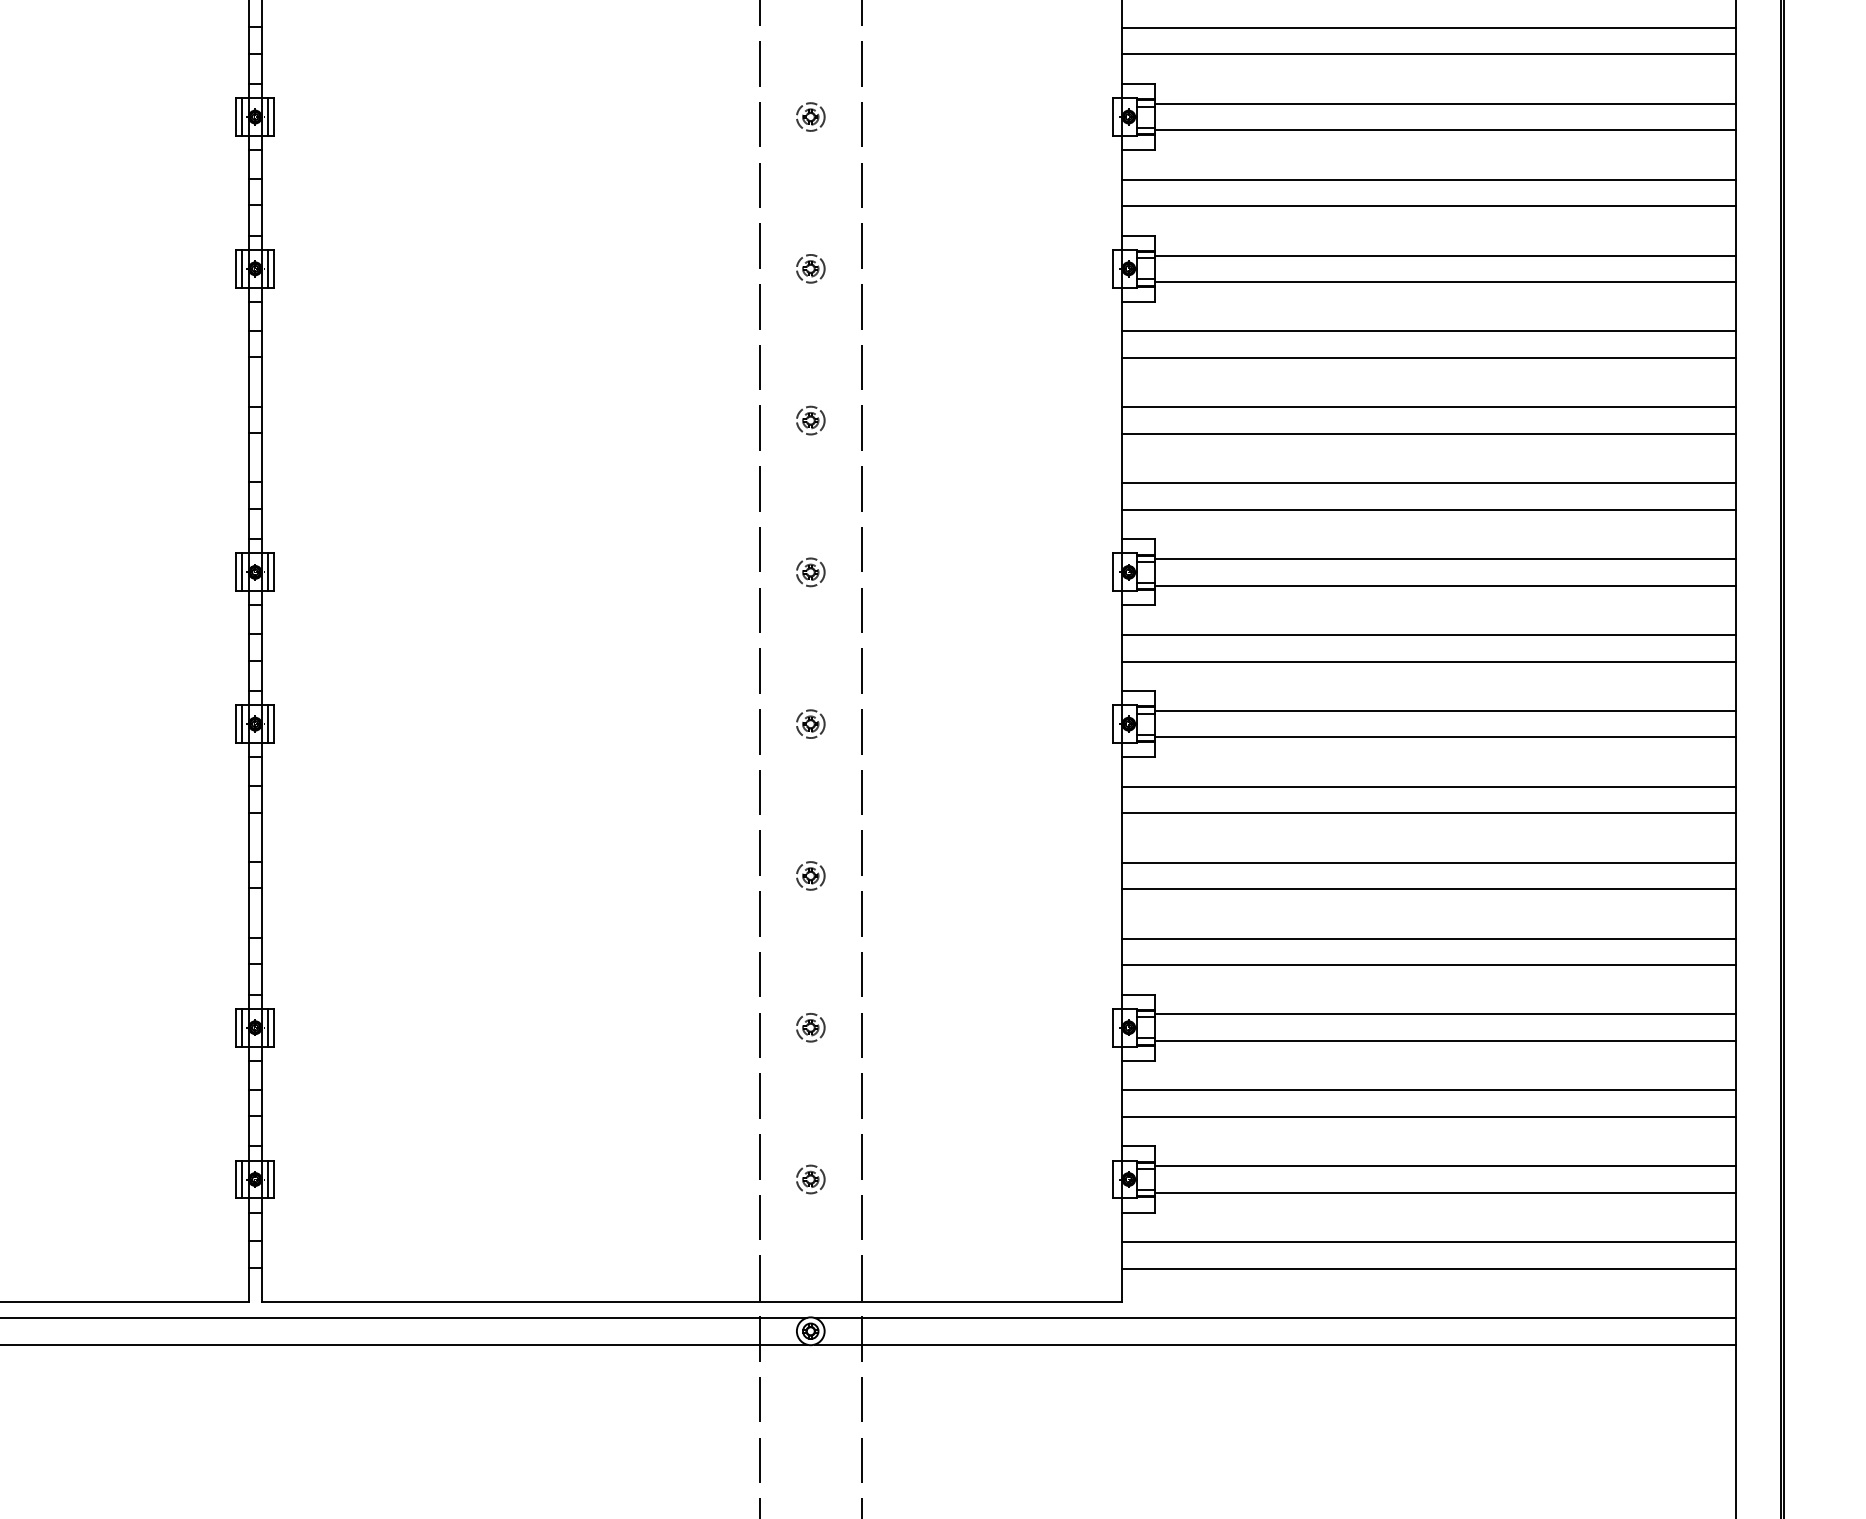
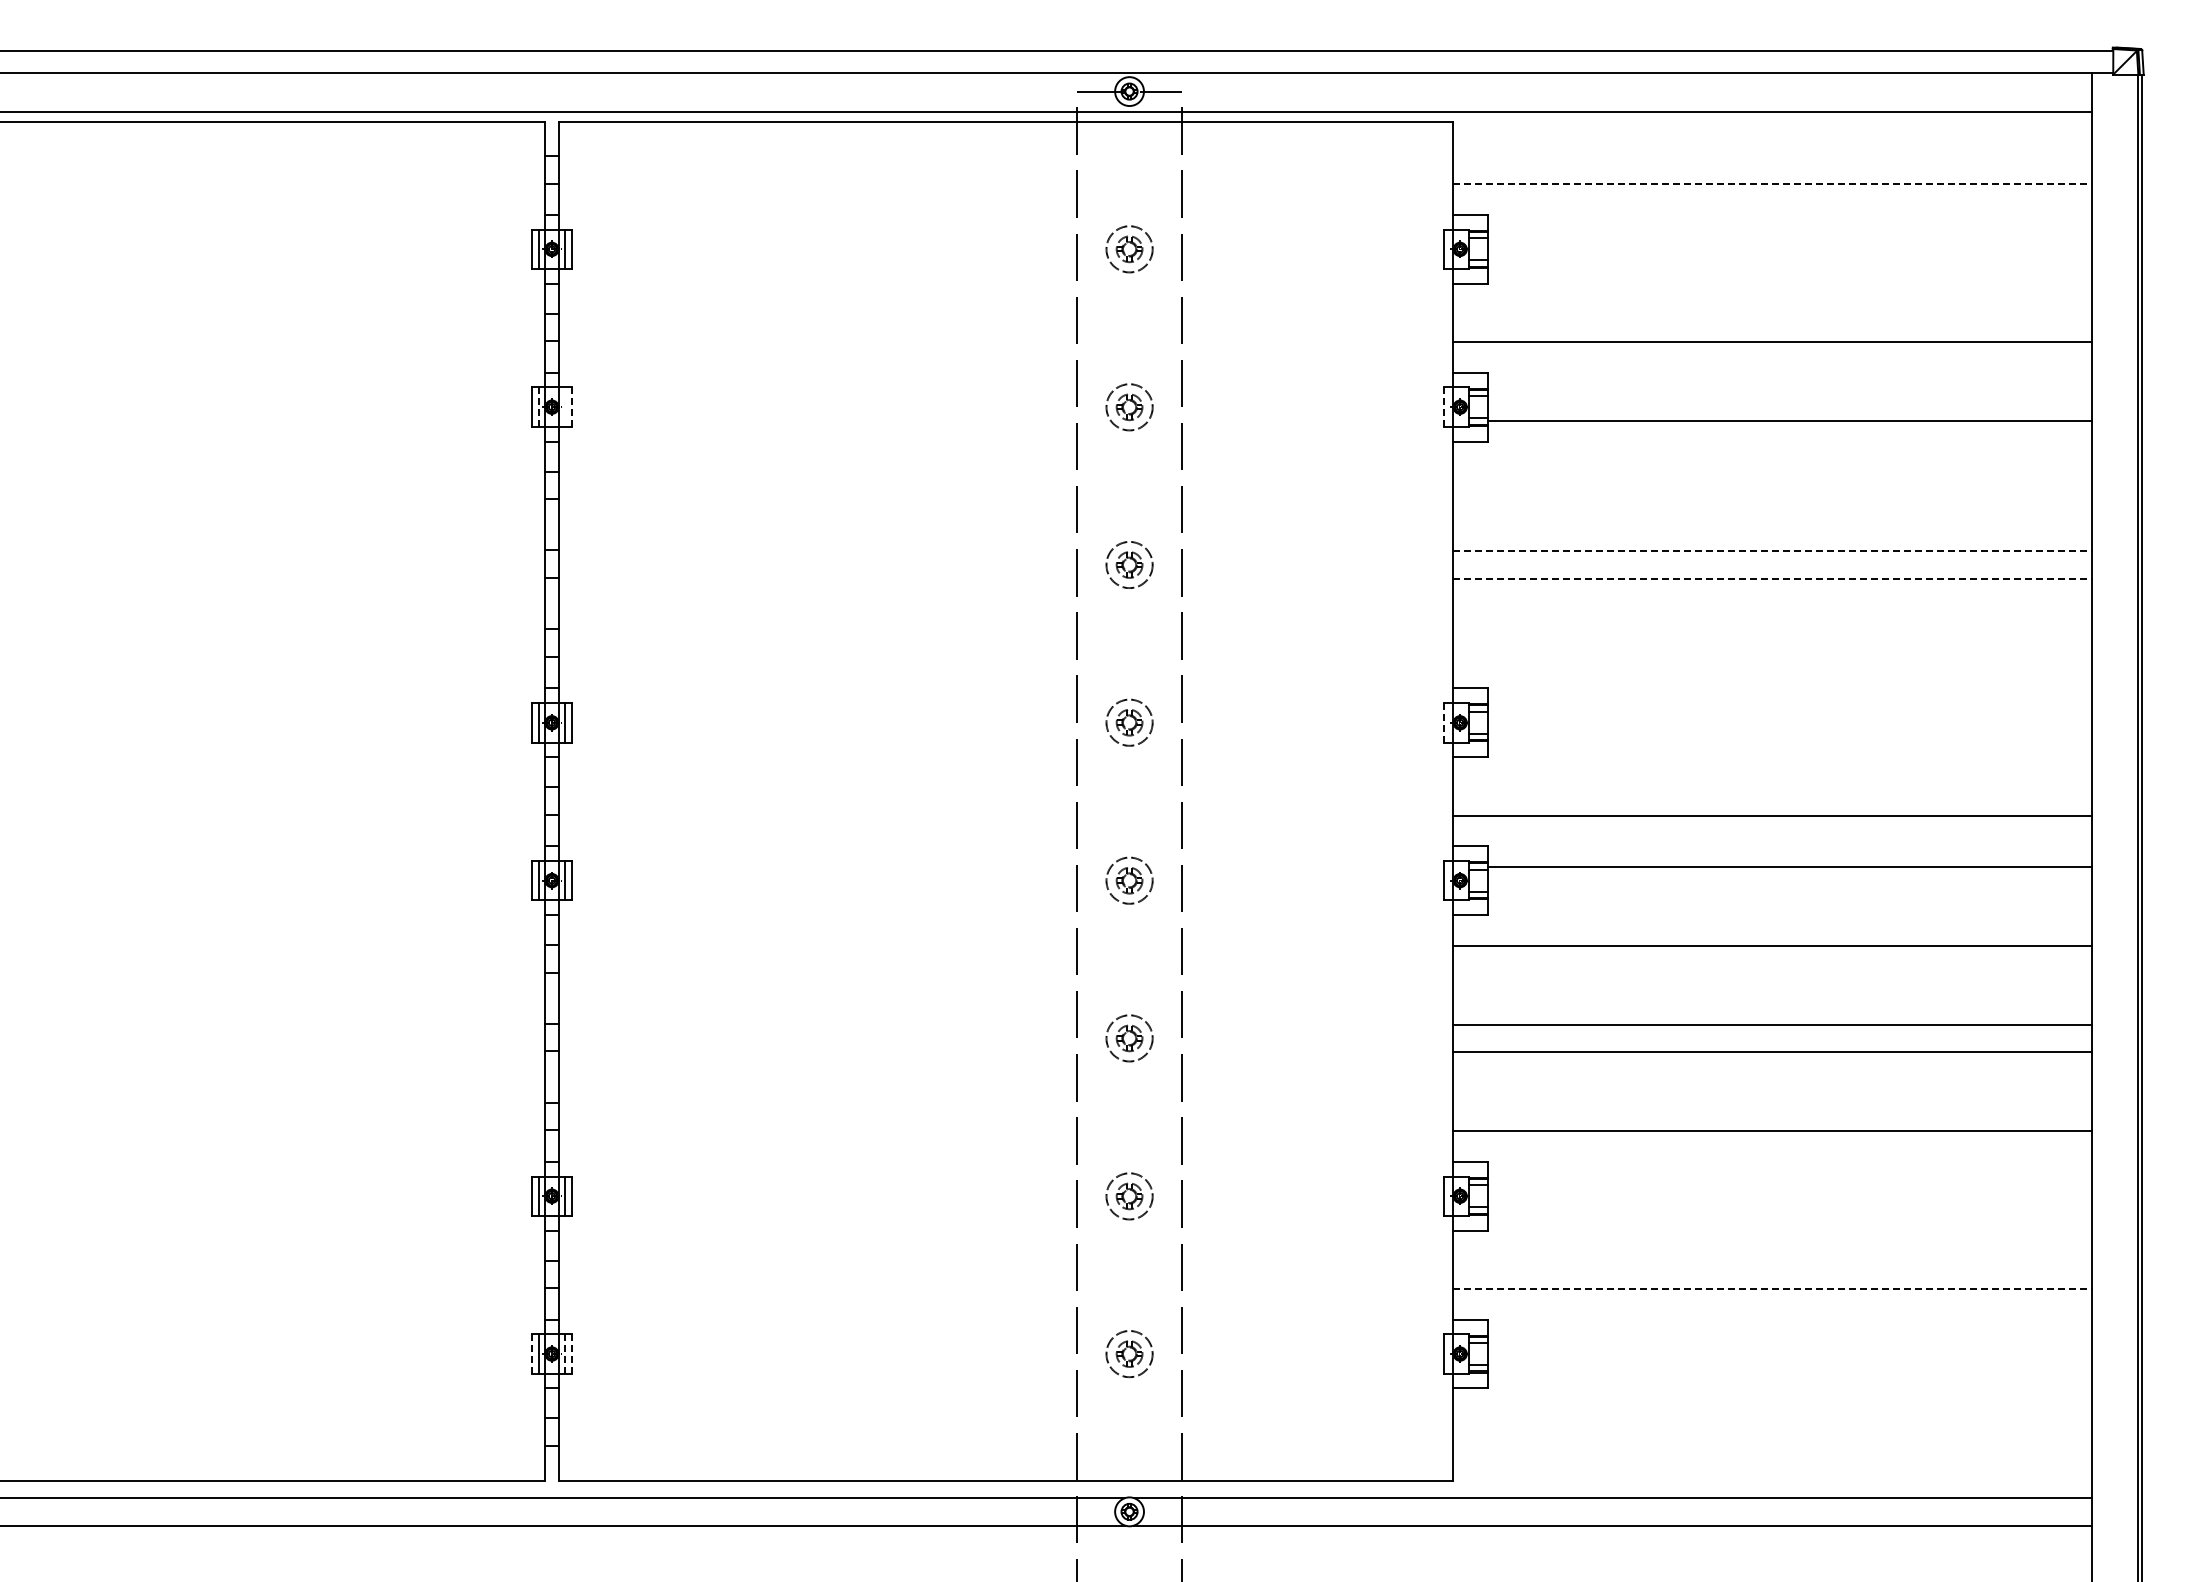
line: (1429, 27) -> (1772, 156), removed
line: (1430, 54) -> (1773, 184), solid -> dashed
line: (1445, 103) -> (1789, 235), removed
part: (810, 117) -> (1129, 249), size x1.6
line: (1445, 130) -> (1789, 263), removed
line: (1429, 179) -> (1772, 314), removed
line: (1445, 255) -> (1789, 393), removed
line: (268, 268) -> (565, 406), removed
part: (810, 268) -> (1129, 406), size x1.6
line: (242, 269) -> (538, 407), solid -> dashed
line: (274, 269) -> (571, 407), solid -> dashed
line: (1112, 269) -> (1443, 407), solid -> dashed
line: (1429, 331) -> (1772, 472), removed
line: (1429, 357) -> (1772, 499), removed
line: (1430, 407) -> (1773, 551), solid -> dashed
part: (810, 420) -> (1129, 564), size x1.6
line: (1430, 433) -> (1773, 578), solid -> dashed
line: (1429, 483) -> (1772, 630), removed
line: (1429, 509) -> (1772, 657), removed
line: (1445, 559) -> (1789, 709), removed
part: (810, 572) -> (1129, 722), size x1.6
line: (1112, 572) -> (1443, 722), solid -> dashed
line: (1445, 585) -> (1789, 736), removed
line: (1429, 634) -> (1772, 787), removed
part: (810, 724) -> (1129, 880), size x1.6
line: (1445, 737) -> (1789, 894), removed
line: (1429, 813) -> (1772, 973), removed
part: (810, 876) -> (1129, 1038), size x1.6
line: (1429, 938) -> (1772, 1103), removed
line: (1445, 1014) -> (1789, 1182), removed
part: (810, 1027) -> (1129, 1195), size x1.6
line: (1445, 1041) -> (1789, 1210), removed
line: (1429, 1090) -> (1772, 1261), removed
line: (1430, 1116) -> (1773, 1288), solid -> dashed
line: (1445, 1166) -> (1789, 1340), removed
part: (810, 1178) -> (1129, 1353), size x1.6
line: (236, 1179) -> (532, 1354), solid -> dashed
line: (268, 1179) -> (565, 1354), solid -> dashed
line: (274, 1179) -> (571, 1354), solid -> dashed
line: (1445, 1192) -> (1789, 1367), removed
line: (1429, 1242) -> (1772, 1419), removed
line: (1429, 1268) -> (1772, 1446), removed

